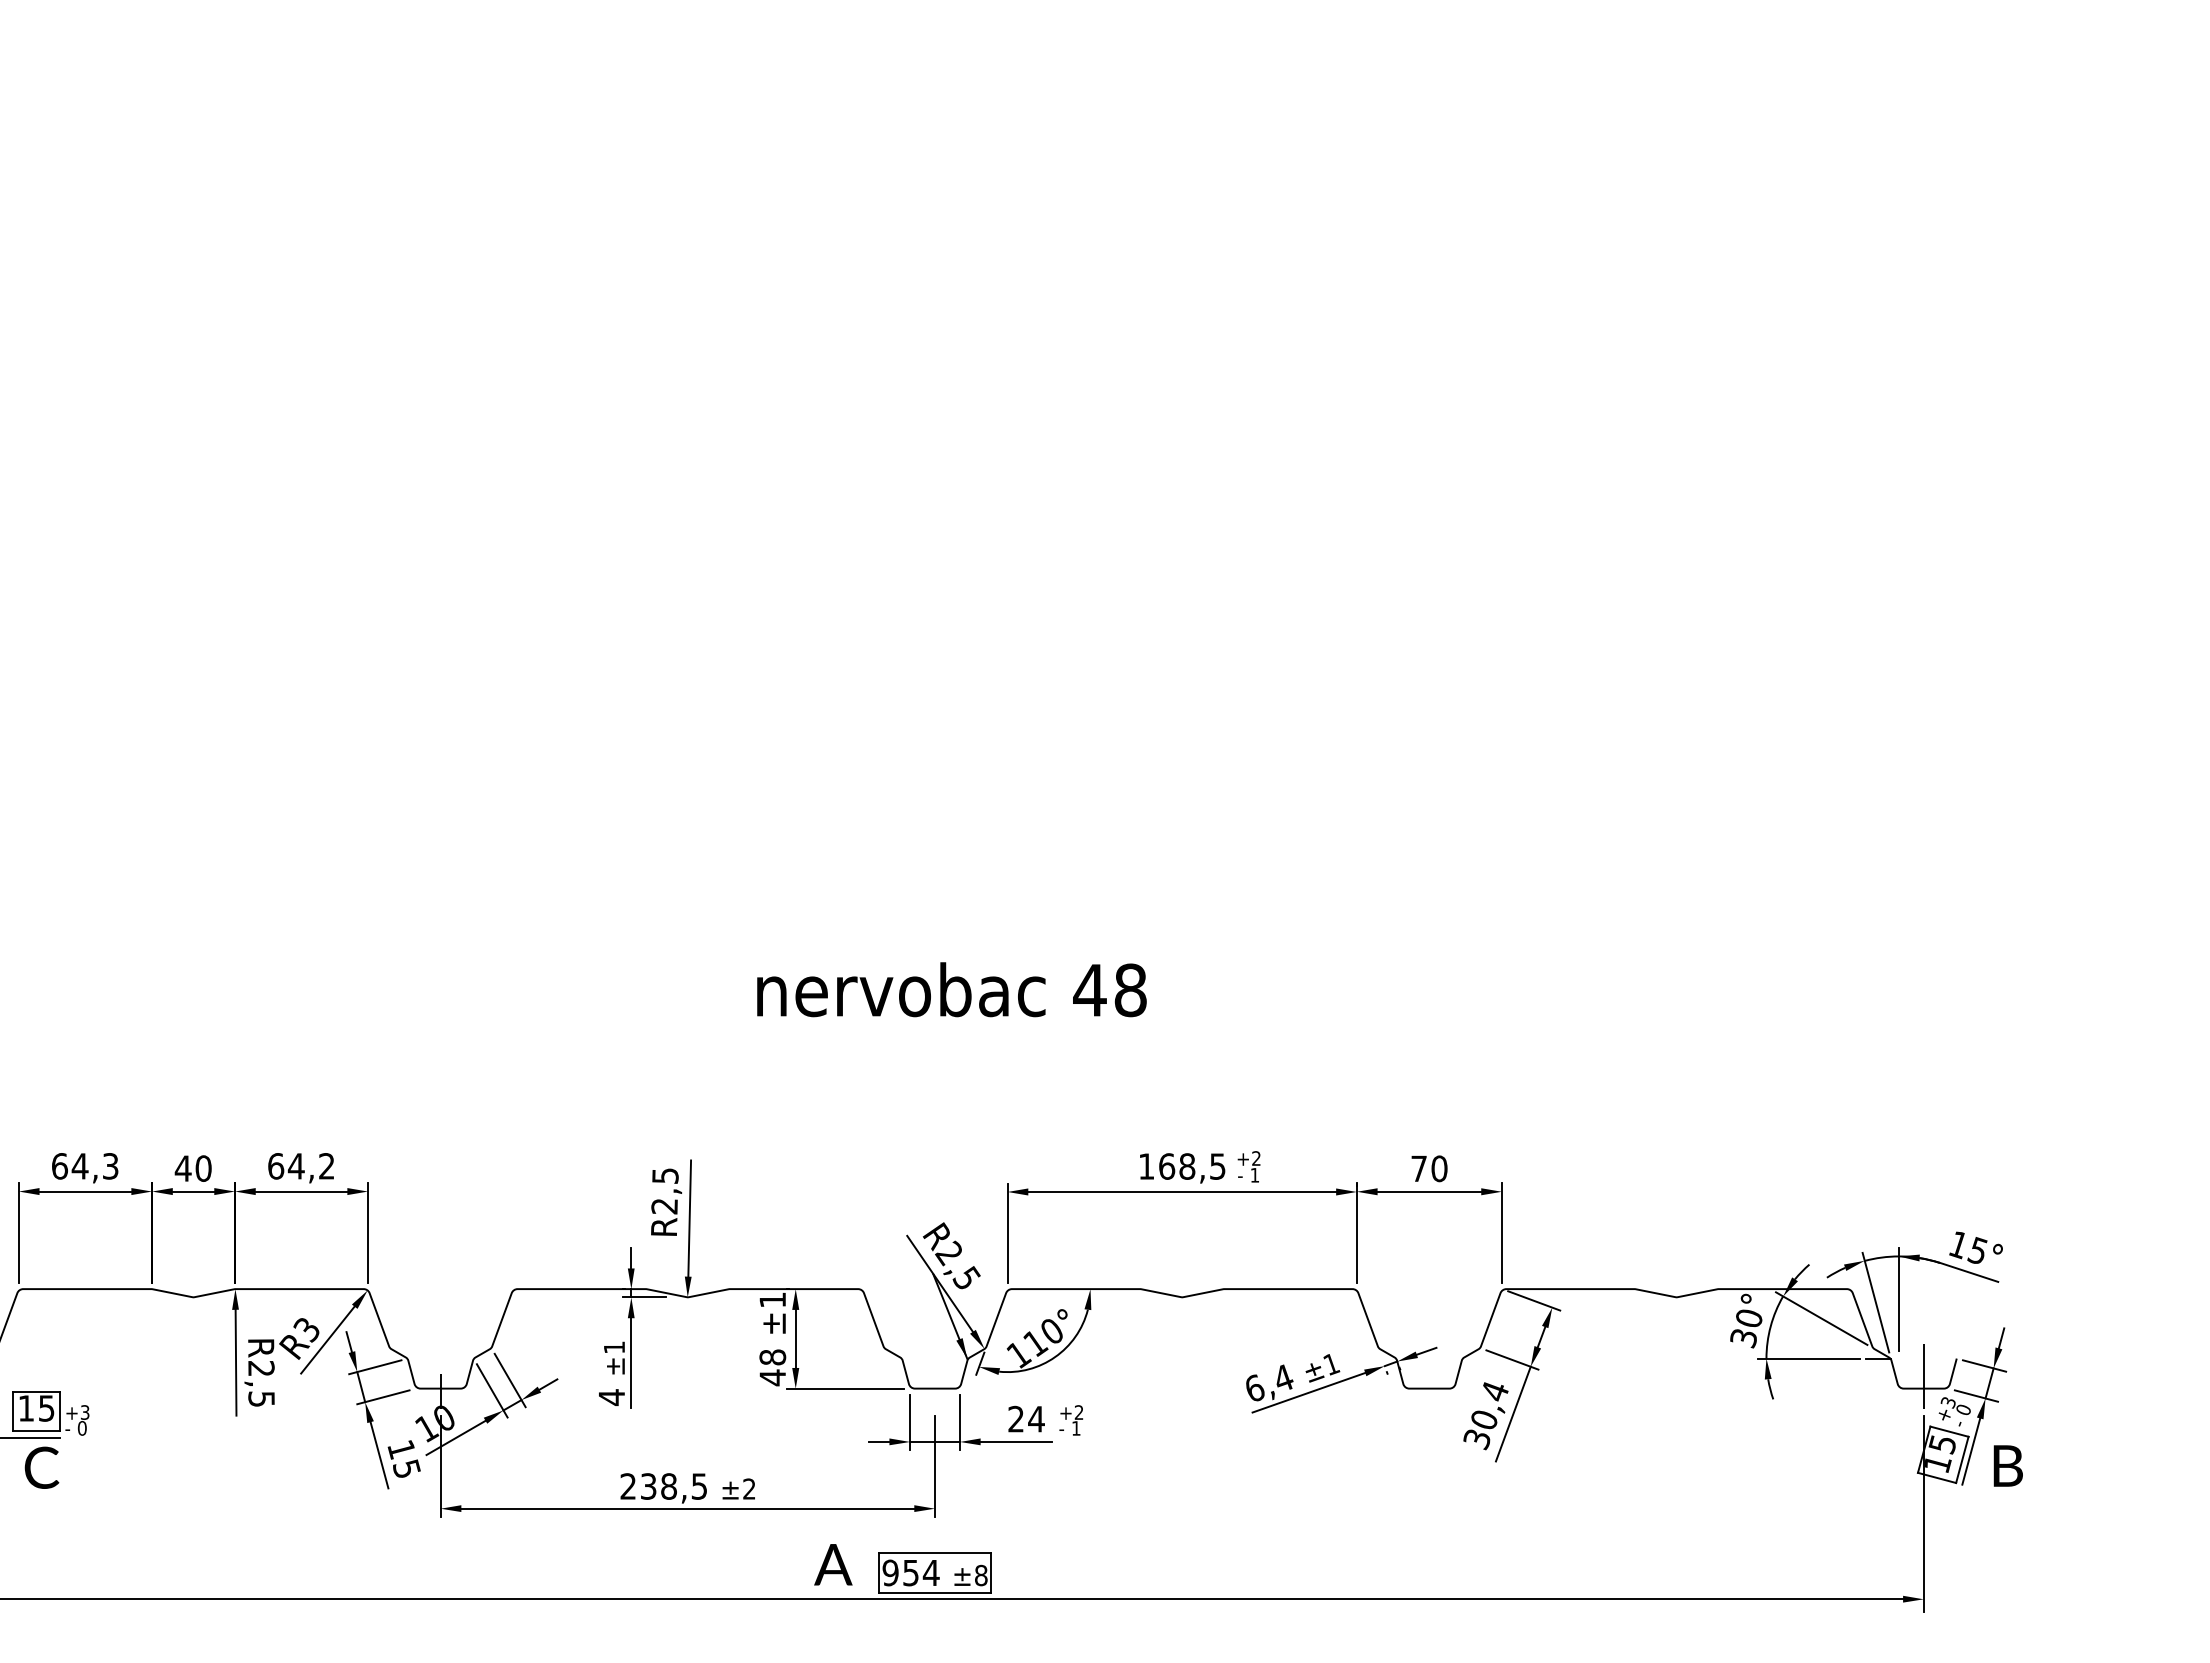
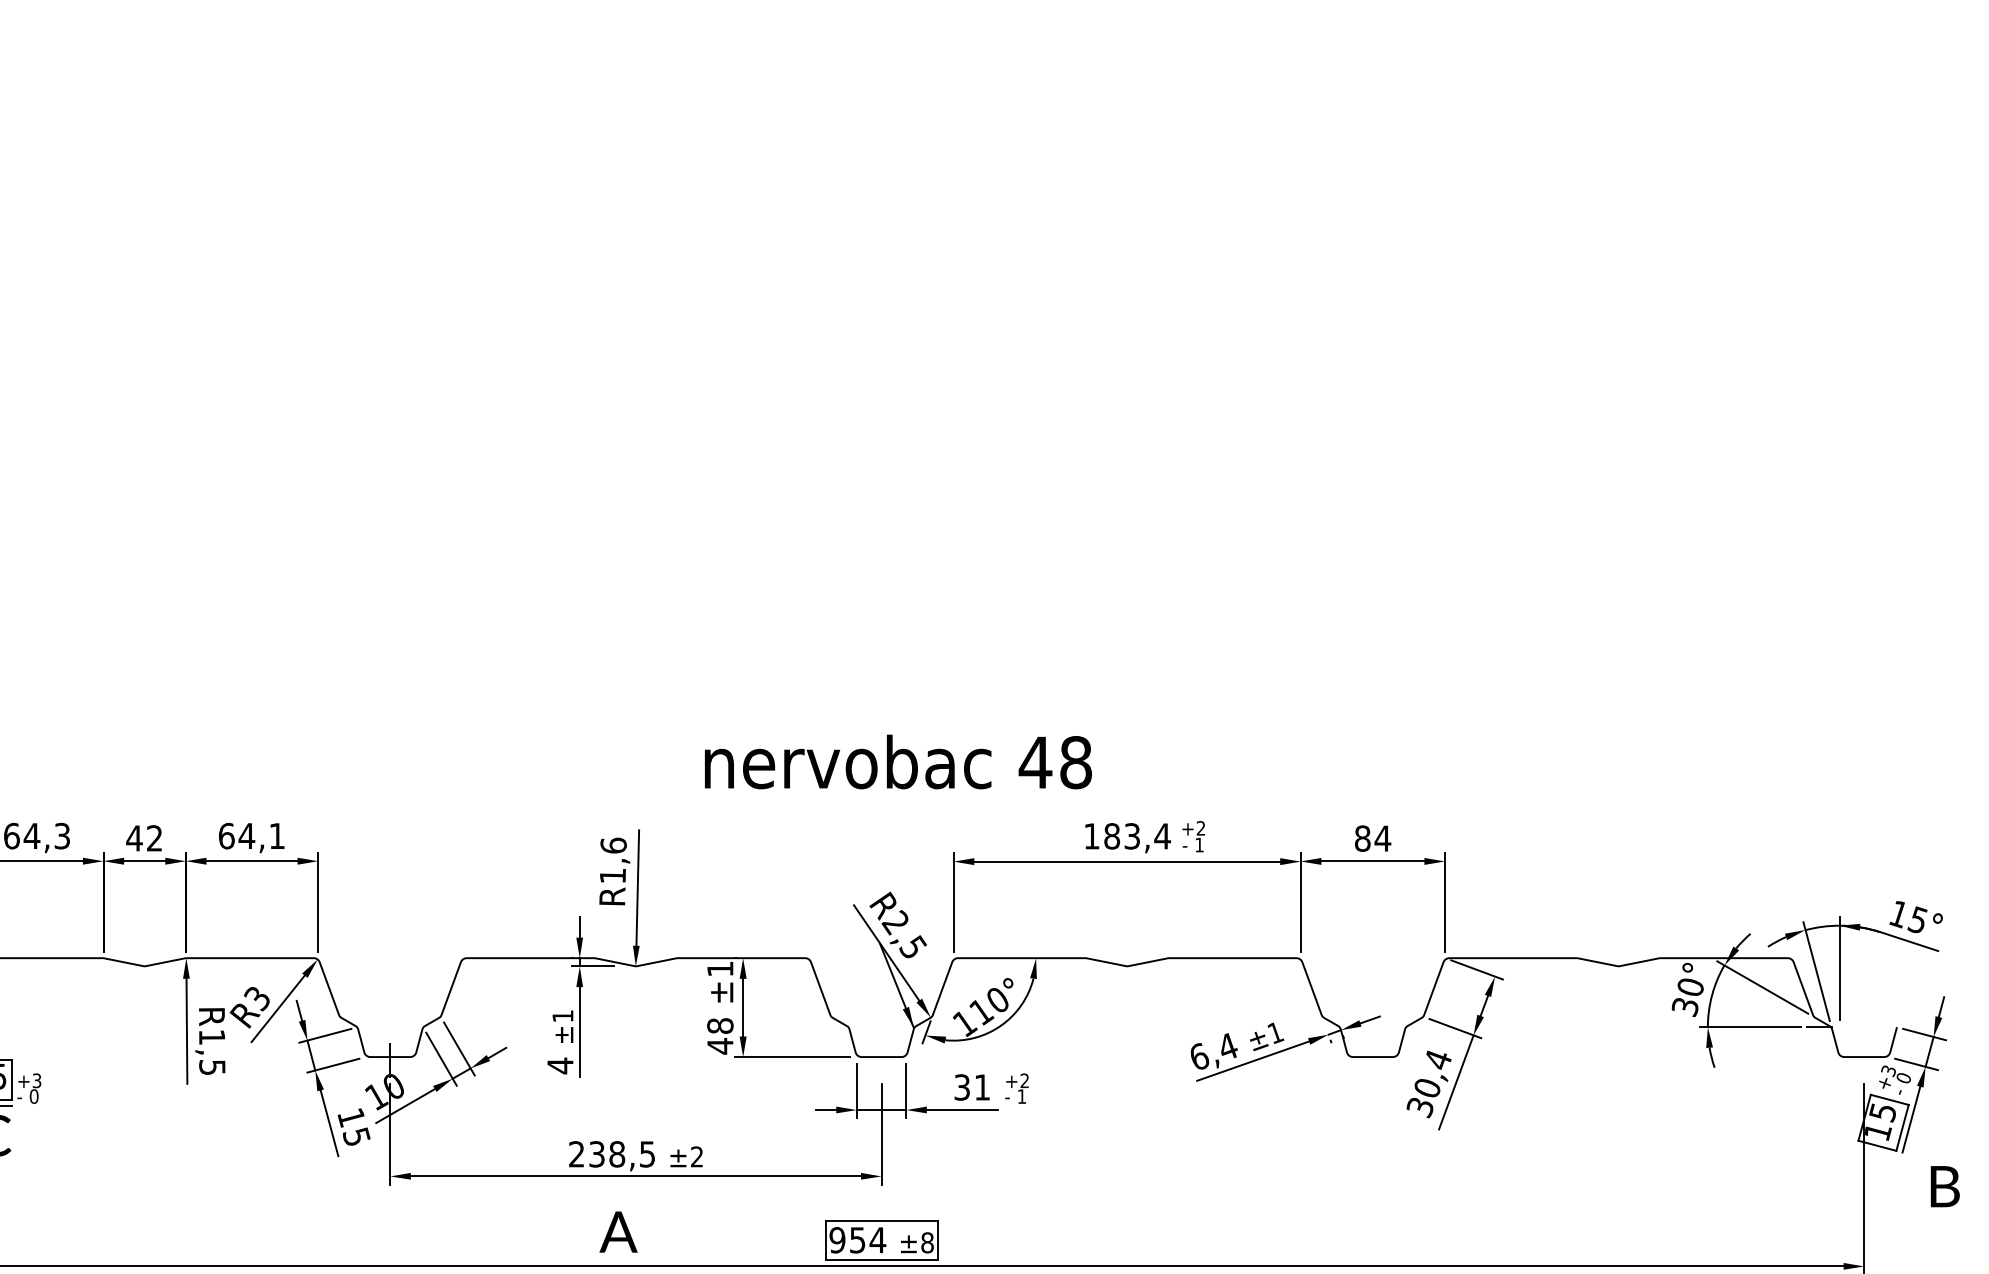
text: (951, 989) -> (897, 761), moved
text: (326, 1166) -> (276, 836), 64,2 -> 64,1
text: (1192, 1166) -> (1137, 836), 168,5 -> 183,4
text: (203, 1168) -> (154, 838), 40 -> 42
text: (1429, 1168) -> (1372, 838), 70 -> 84
text: (664, 1190) -> (612, 860), R2,5 -> R1,6
text: (261, 1368) -> (212, 1037), R2,5 -> R1,5
line: (1923, 1372) -> (1863, 1041), removed
text: (1026, 1419) -> (972, 1087), 24 -> 31
text: (2007, 1465) -> (1944, 1186), moved
text: (833, 1564) -> (618, 1231), moved

